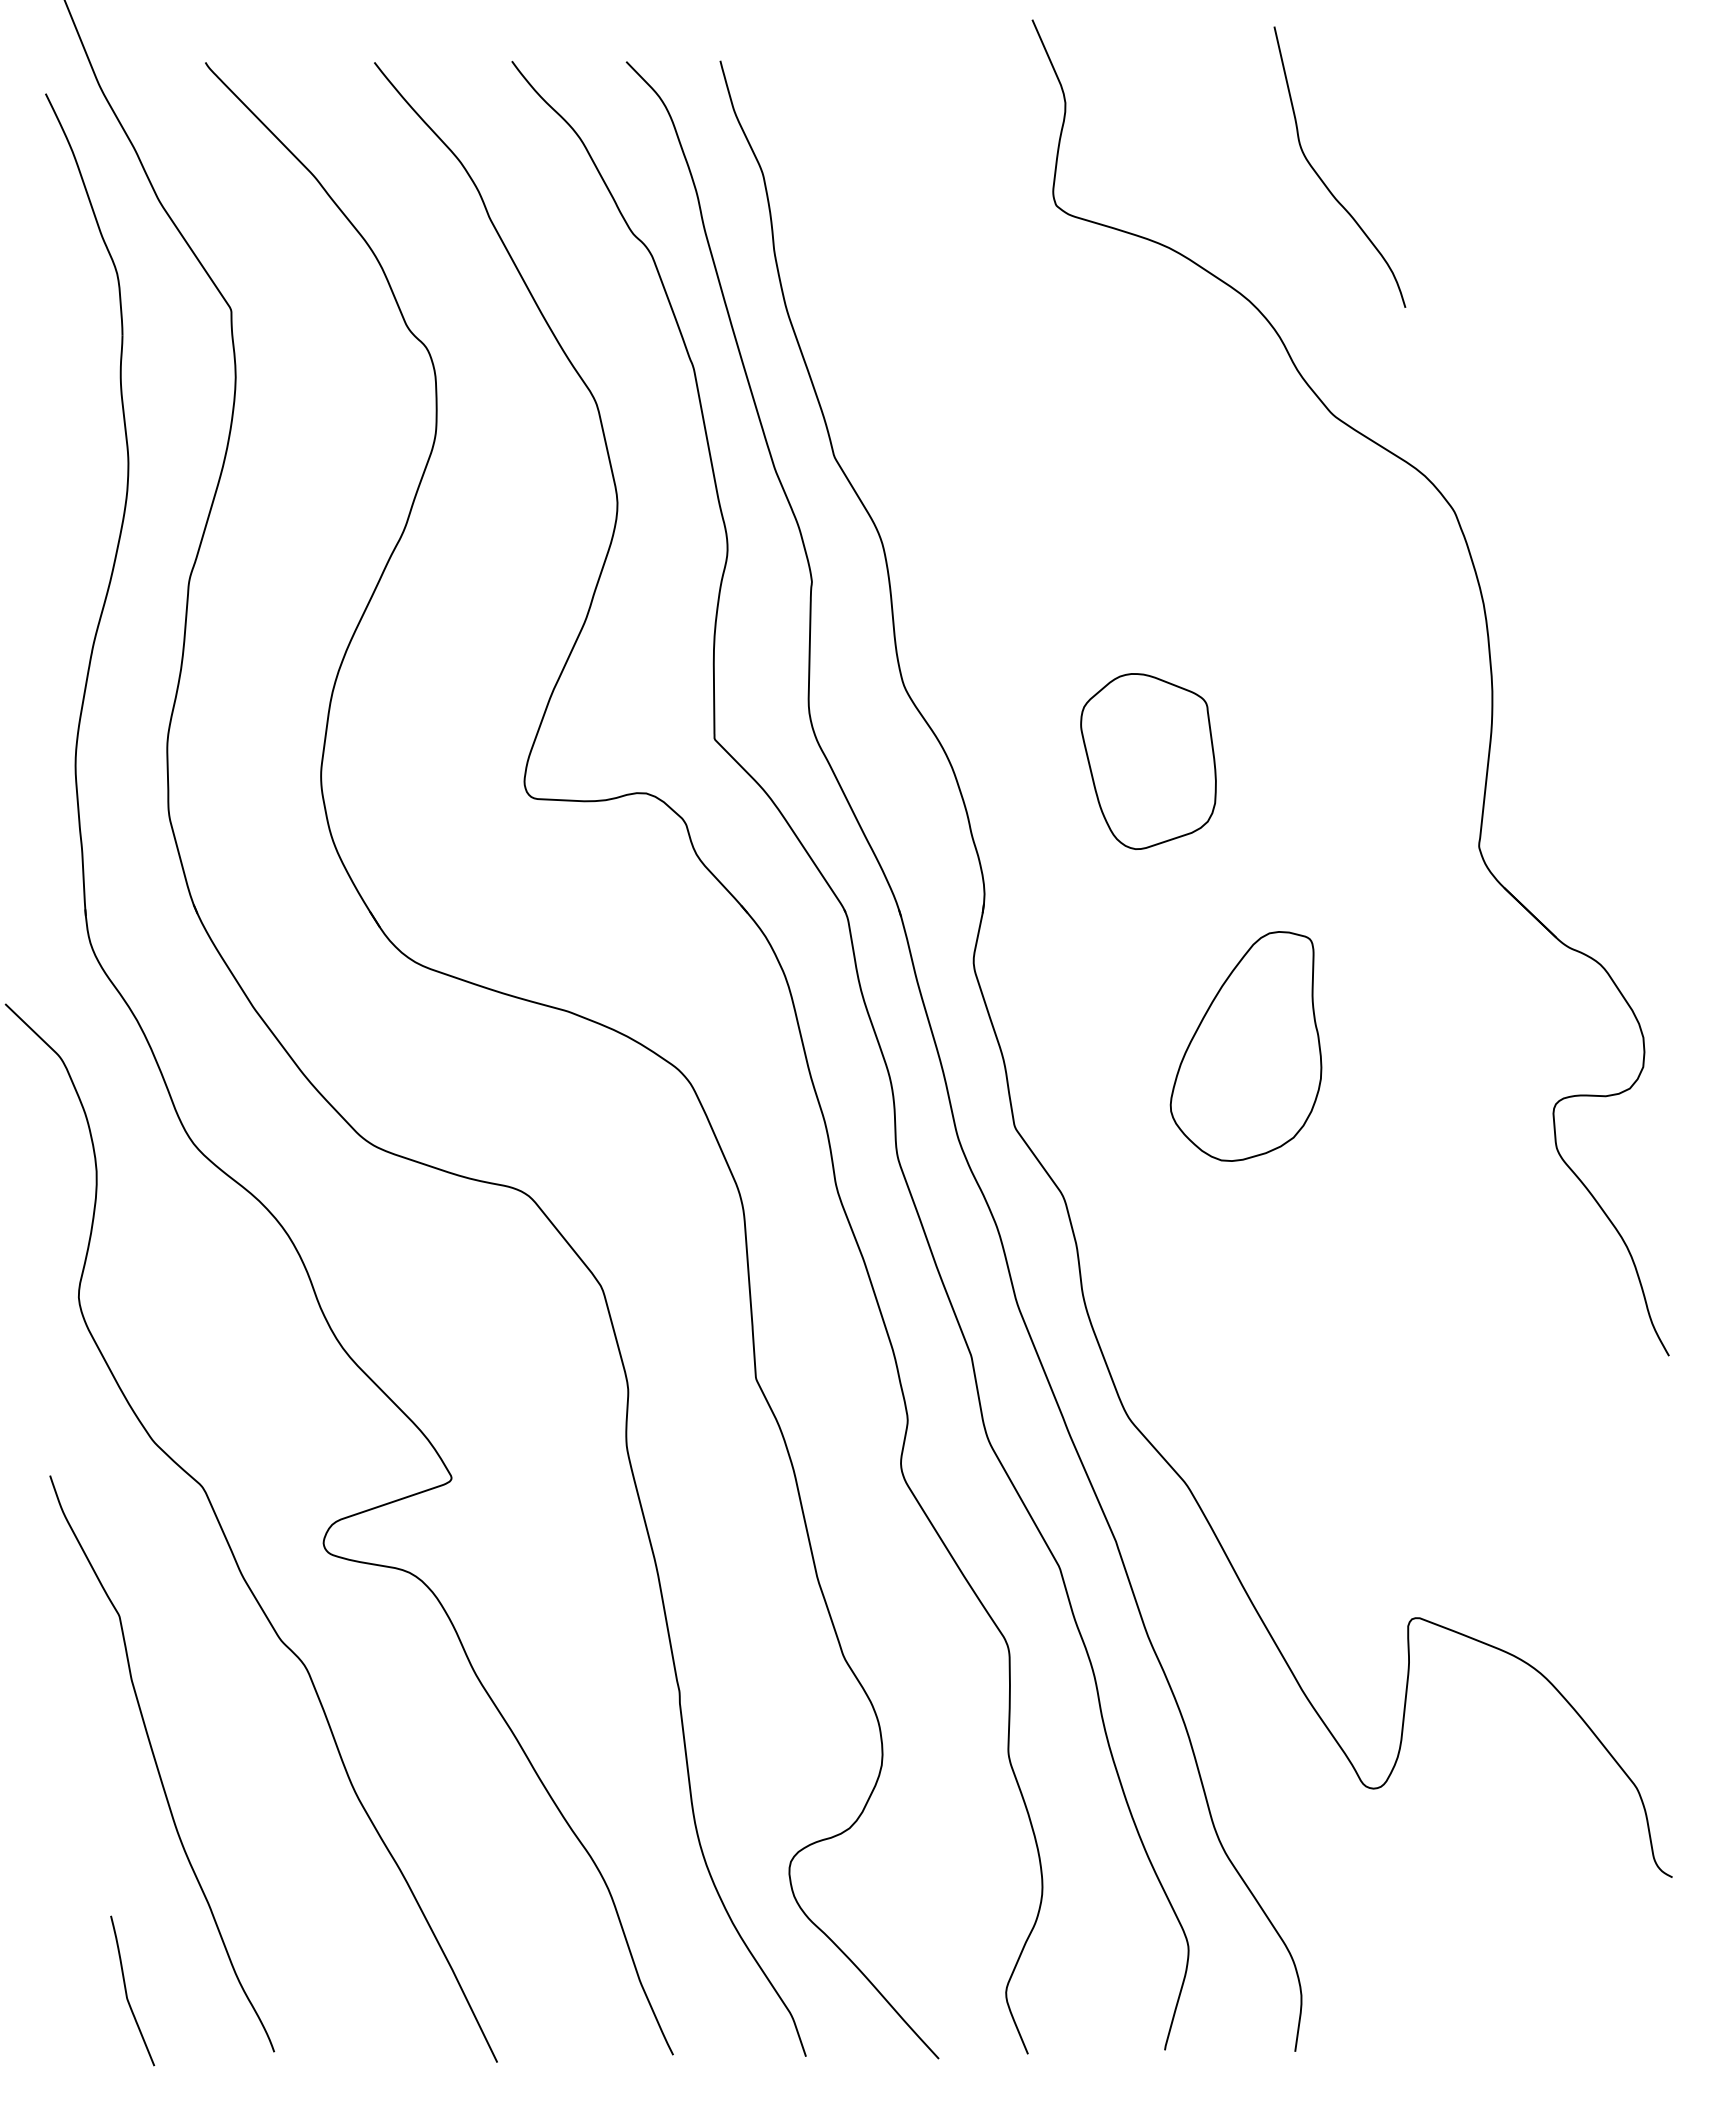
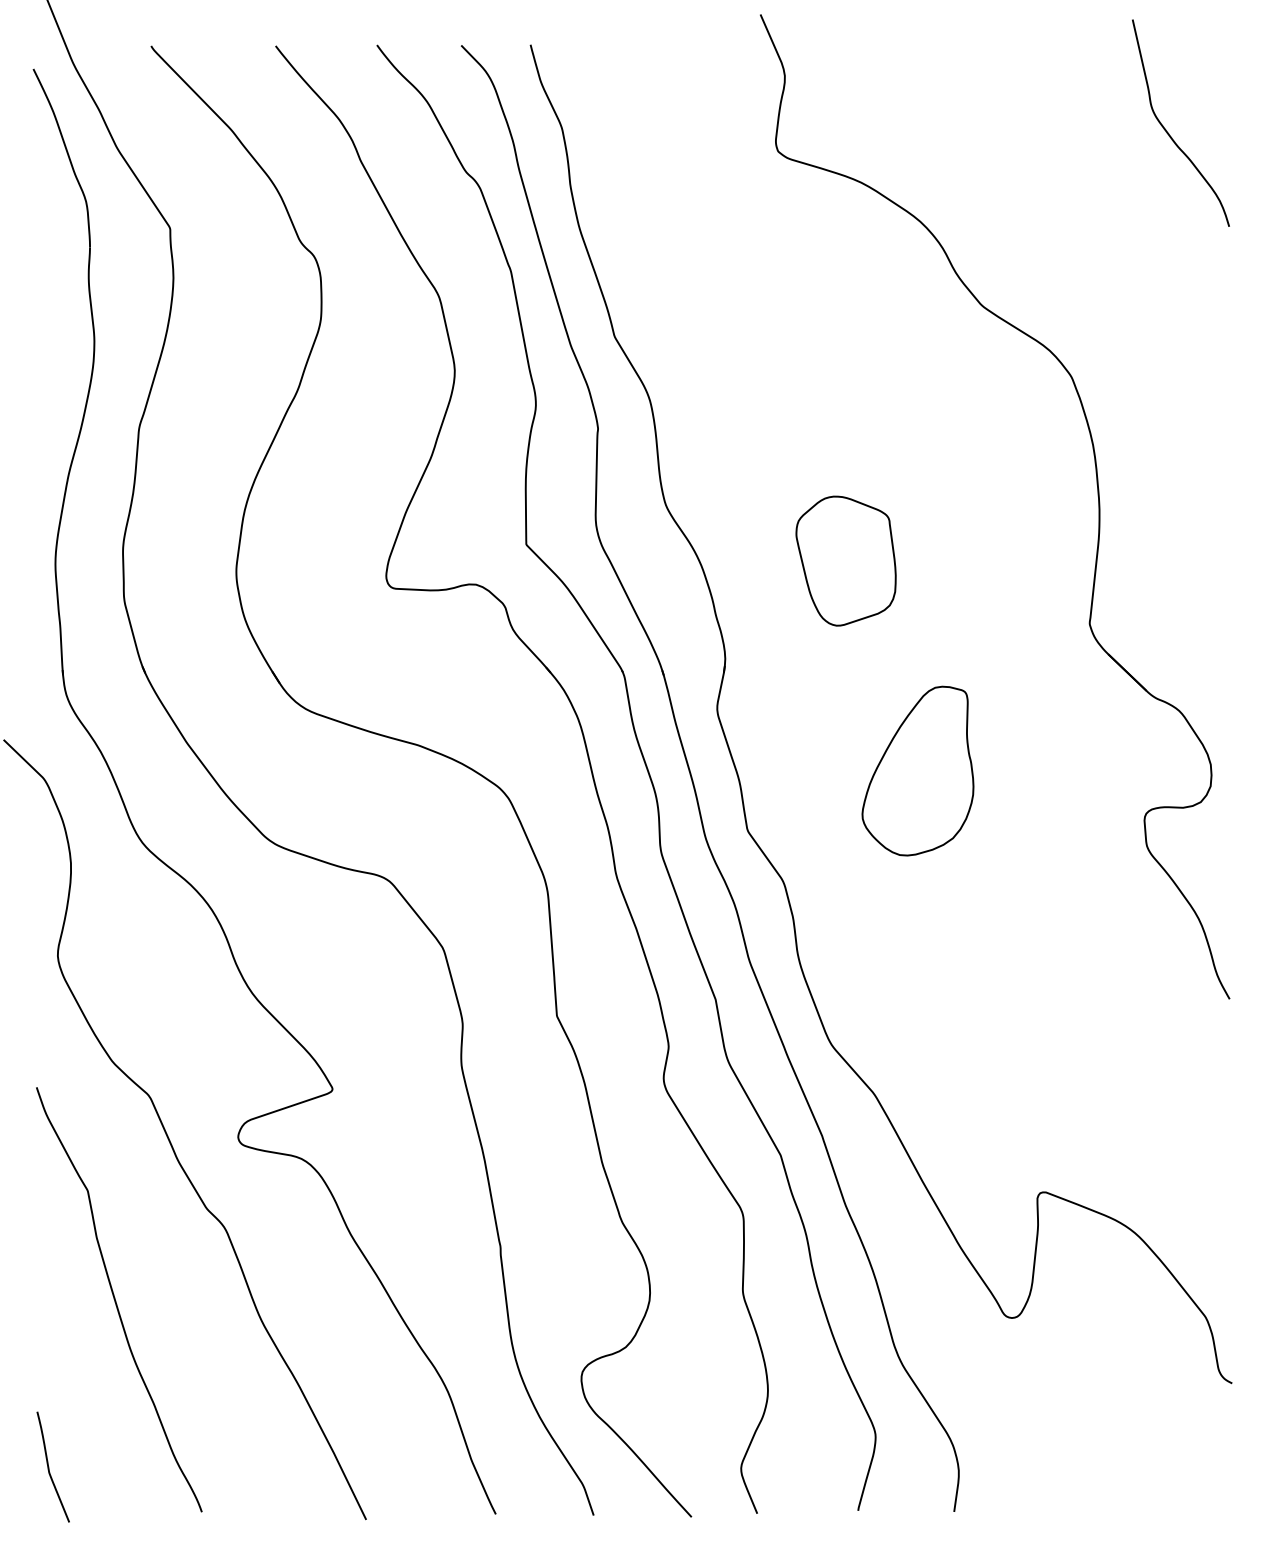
curve: (1322, 179) -> (1168, 132), moved
curve: (127, 1993) -> (49, 1468), moved

